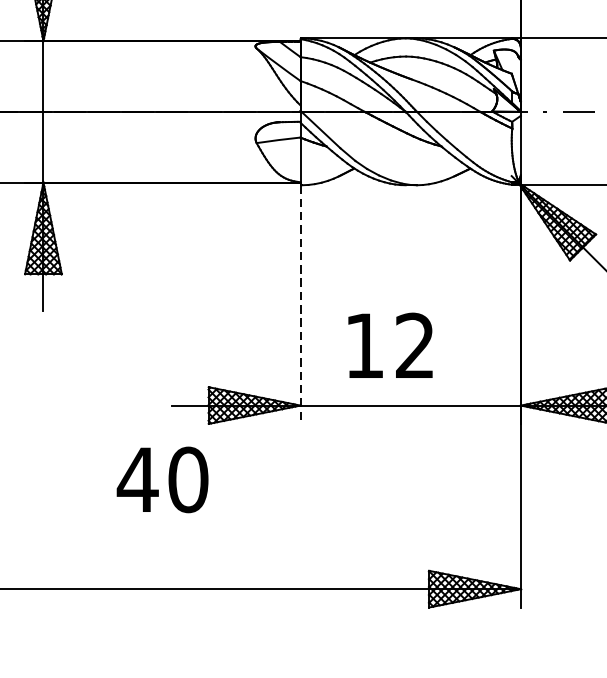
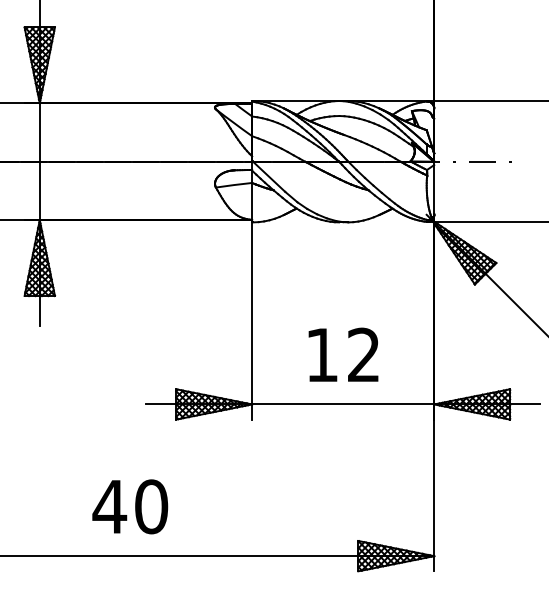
line: (300, 305) -> (252, 321), dashed -> solid
text: (390, 345) -> (343, 354), moved
text: (162, 479) -> (130, 506), moved

